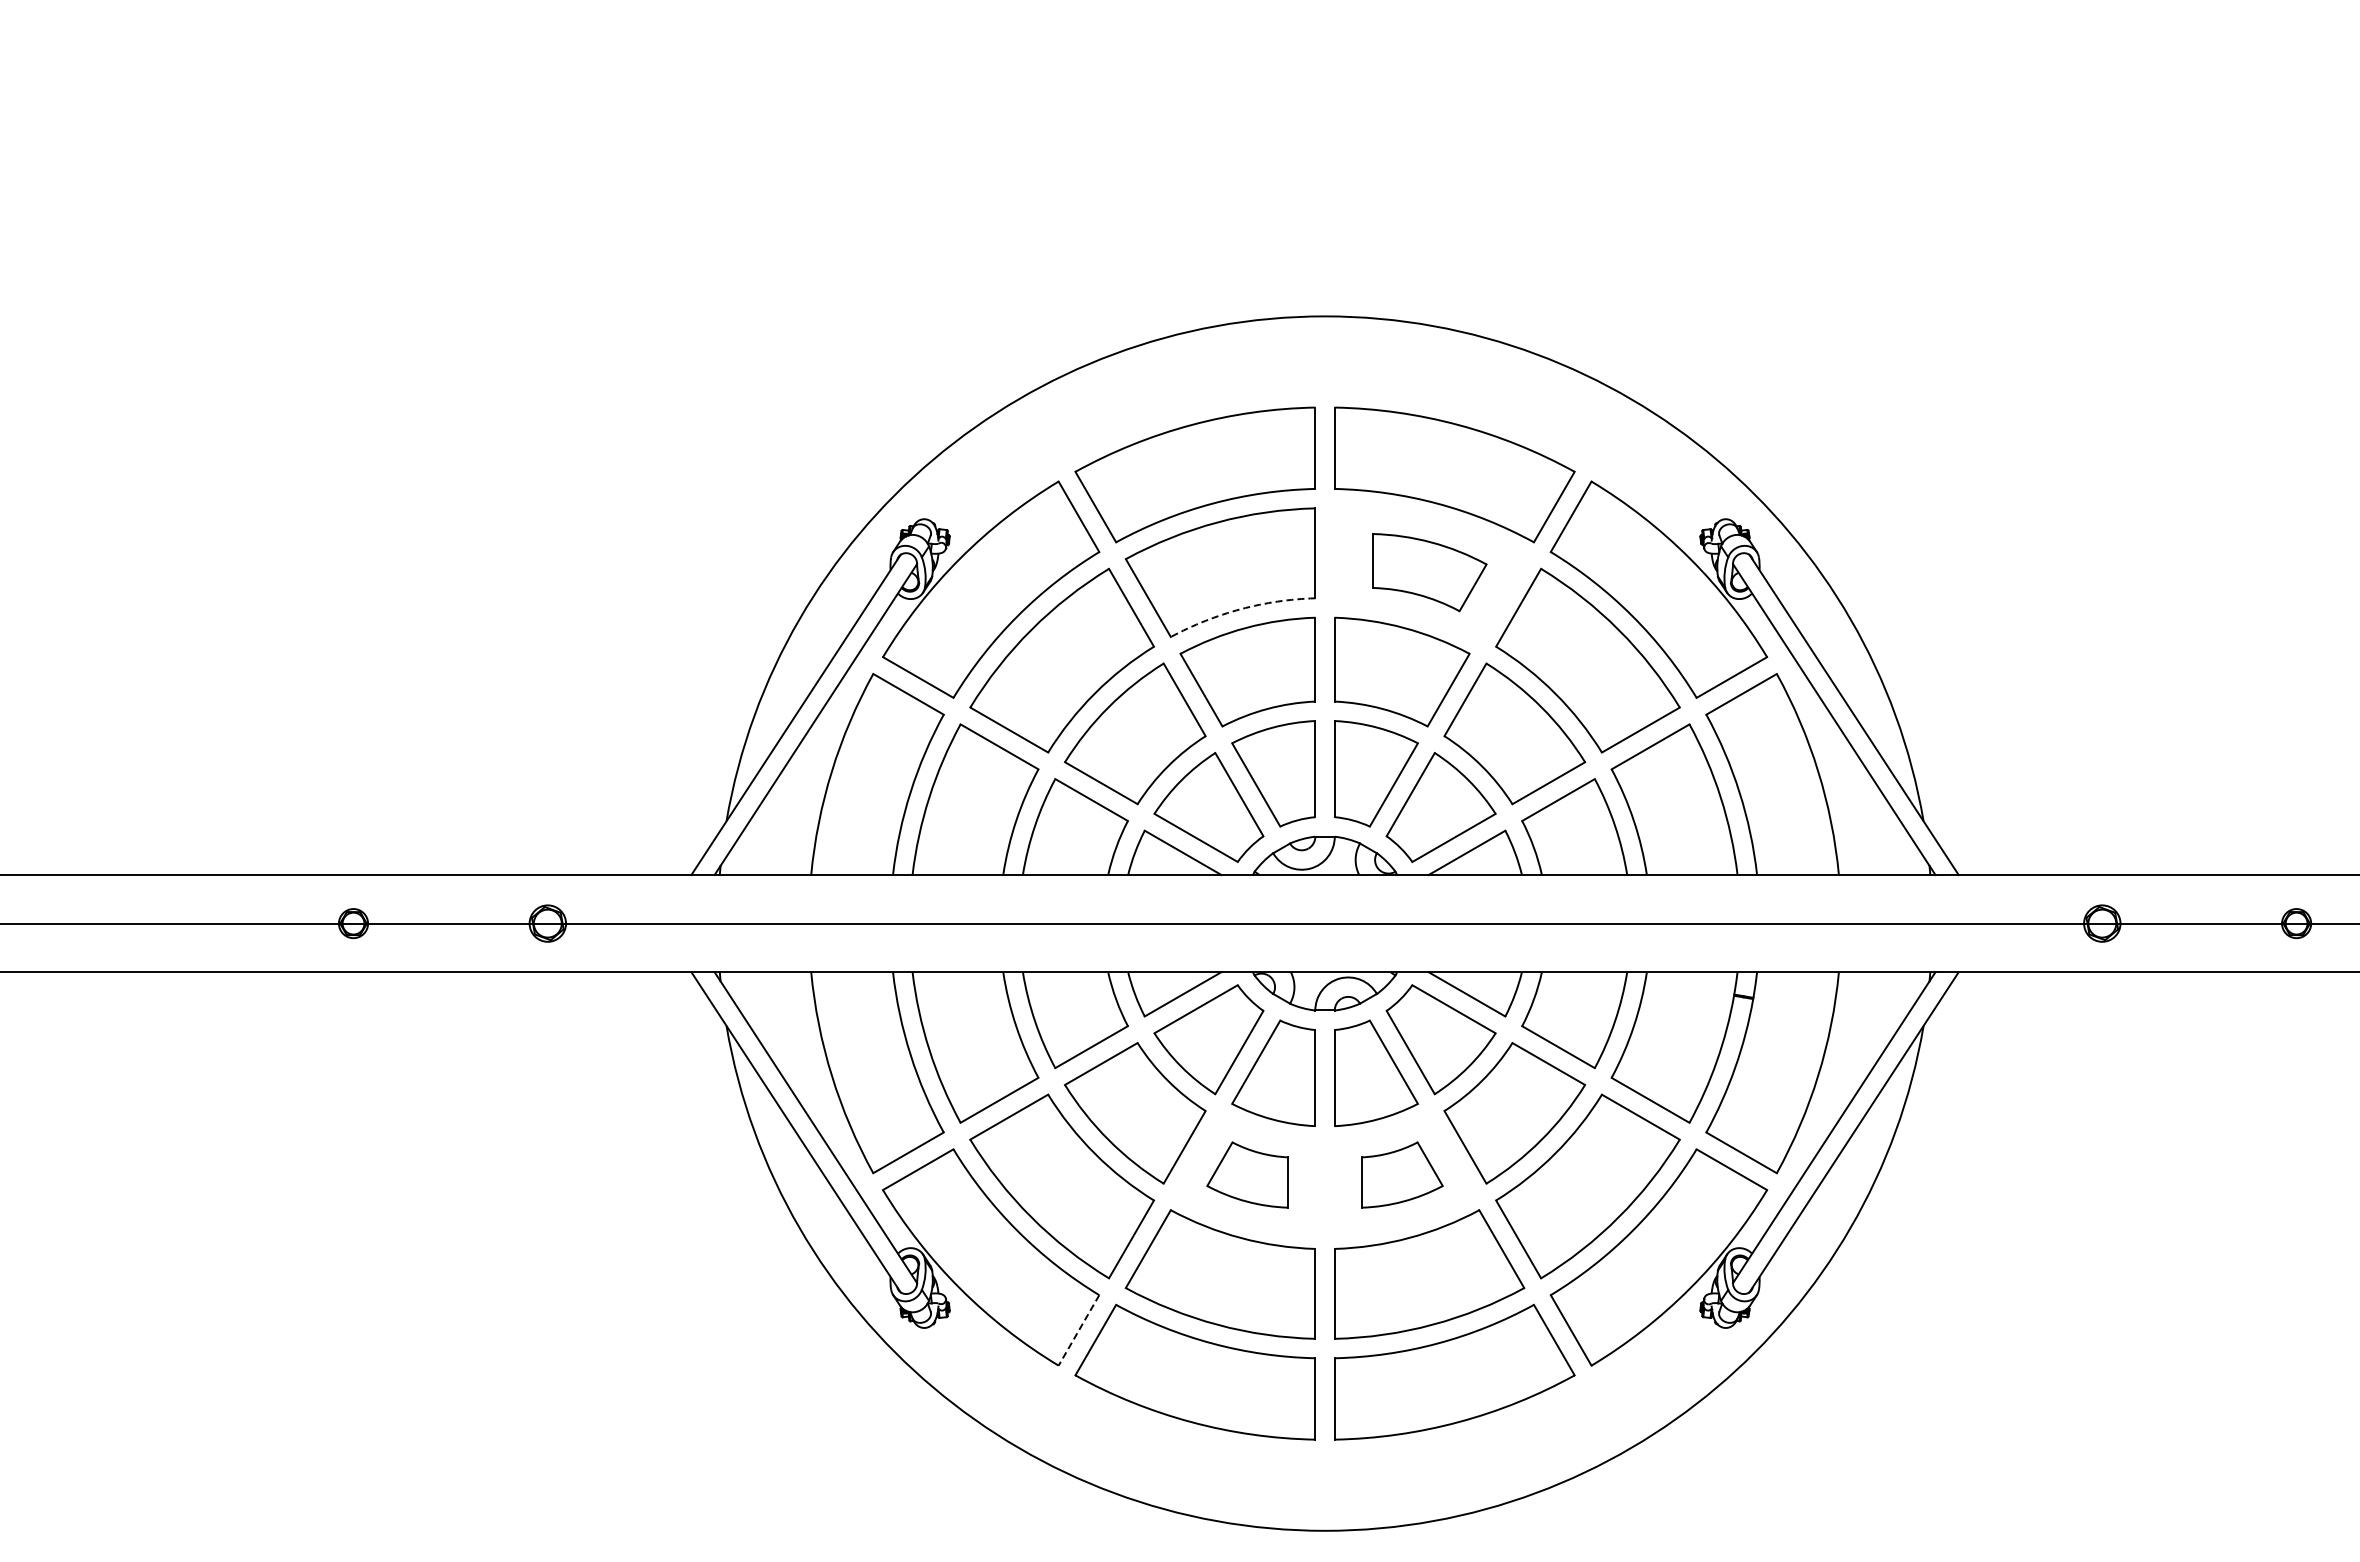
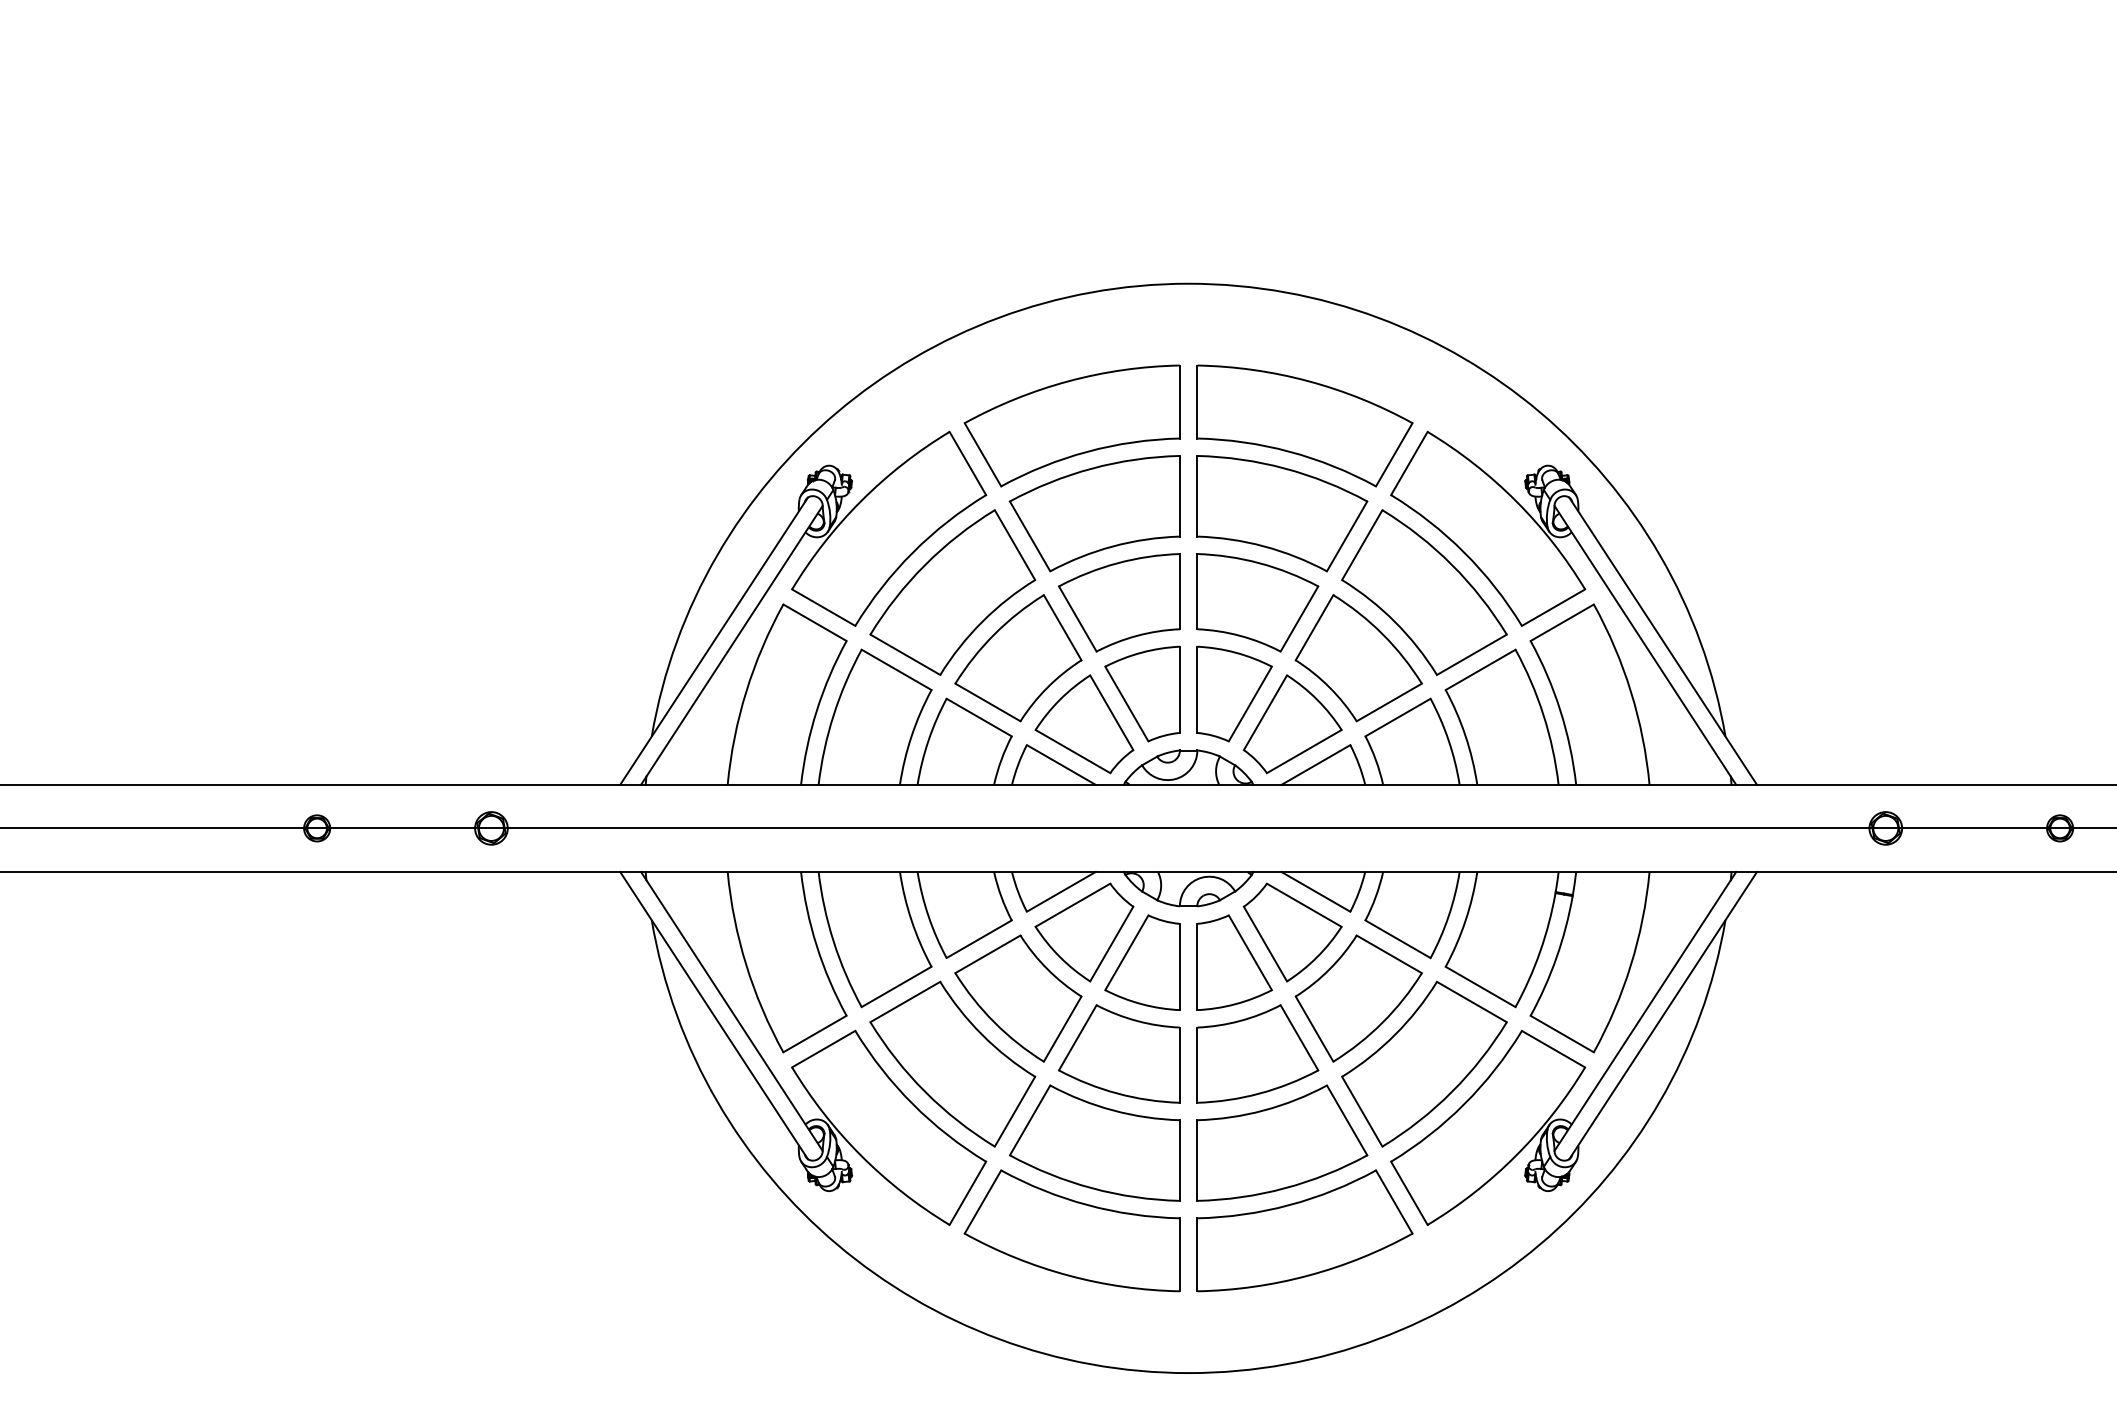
part: (1429, 572) -> (1282, 513), size x1.67
arc: (1240, 609) -> (1112, 546), dashed -> solid
part: (1247, 1174) -> (1119, 1053), size x1.67
part: (1402, 1174) -> (1258, 1053), size x1.67
line: (1078, 1330) -> (967, 1193), dashed -> solid

